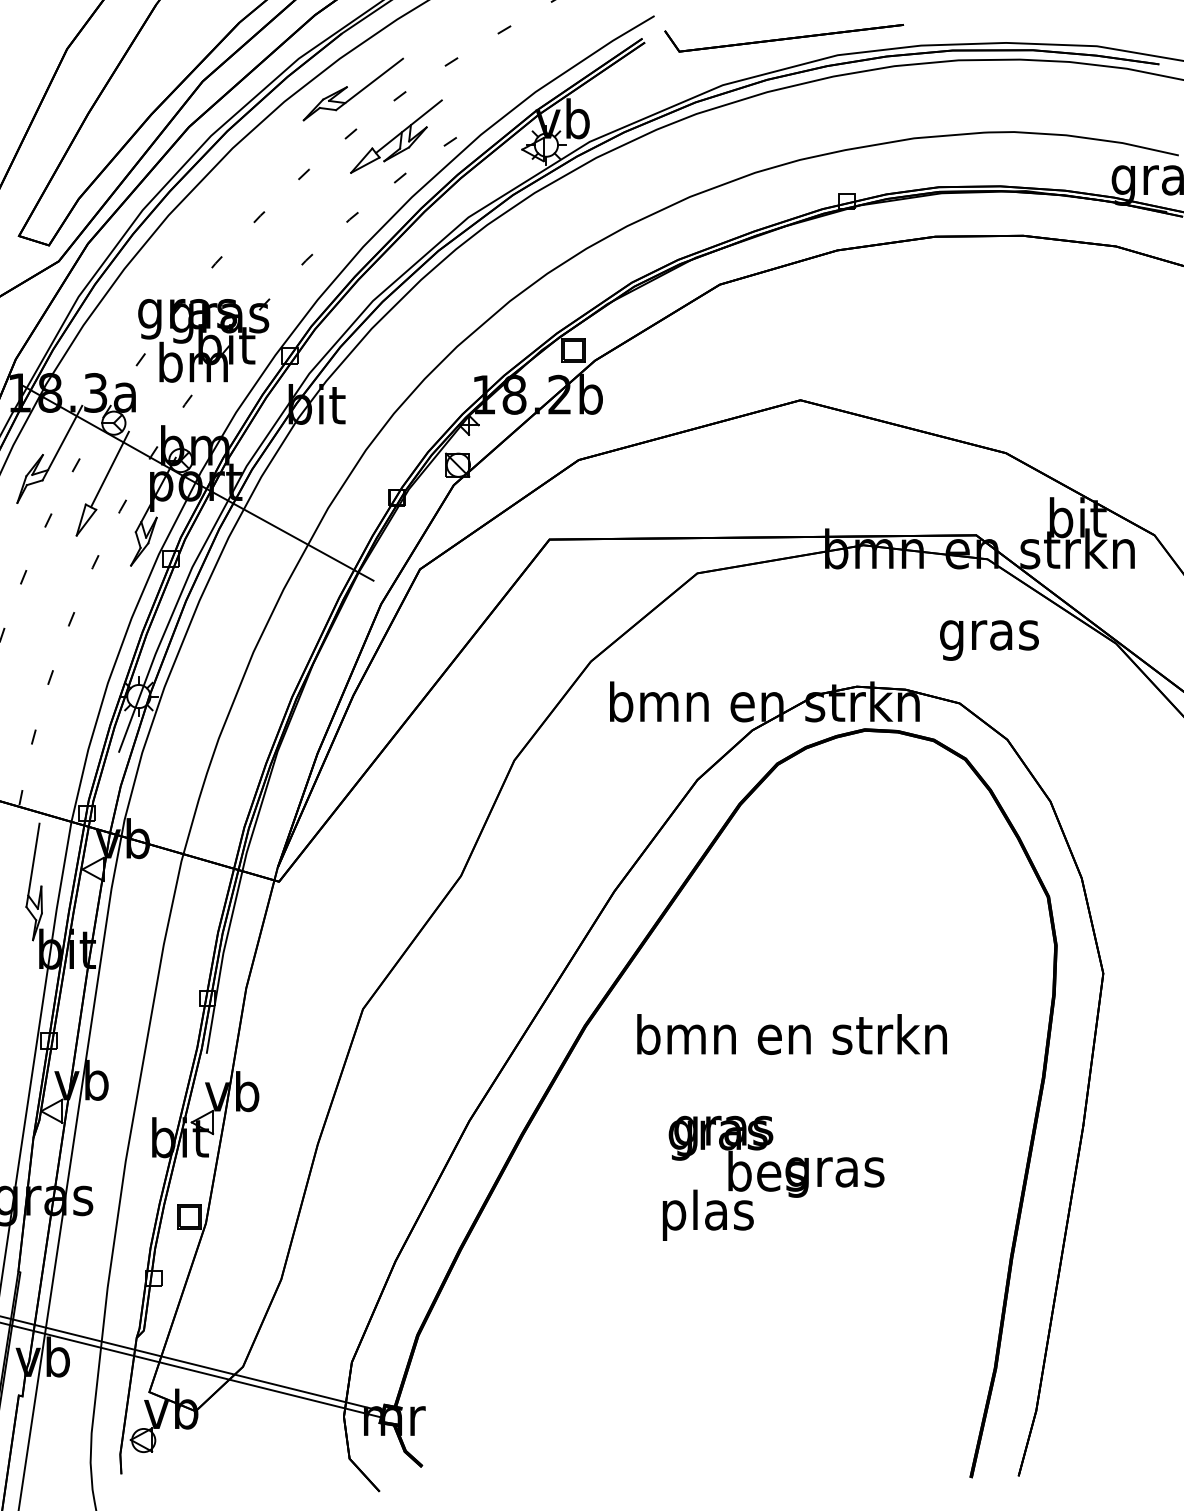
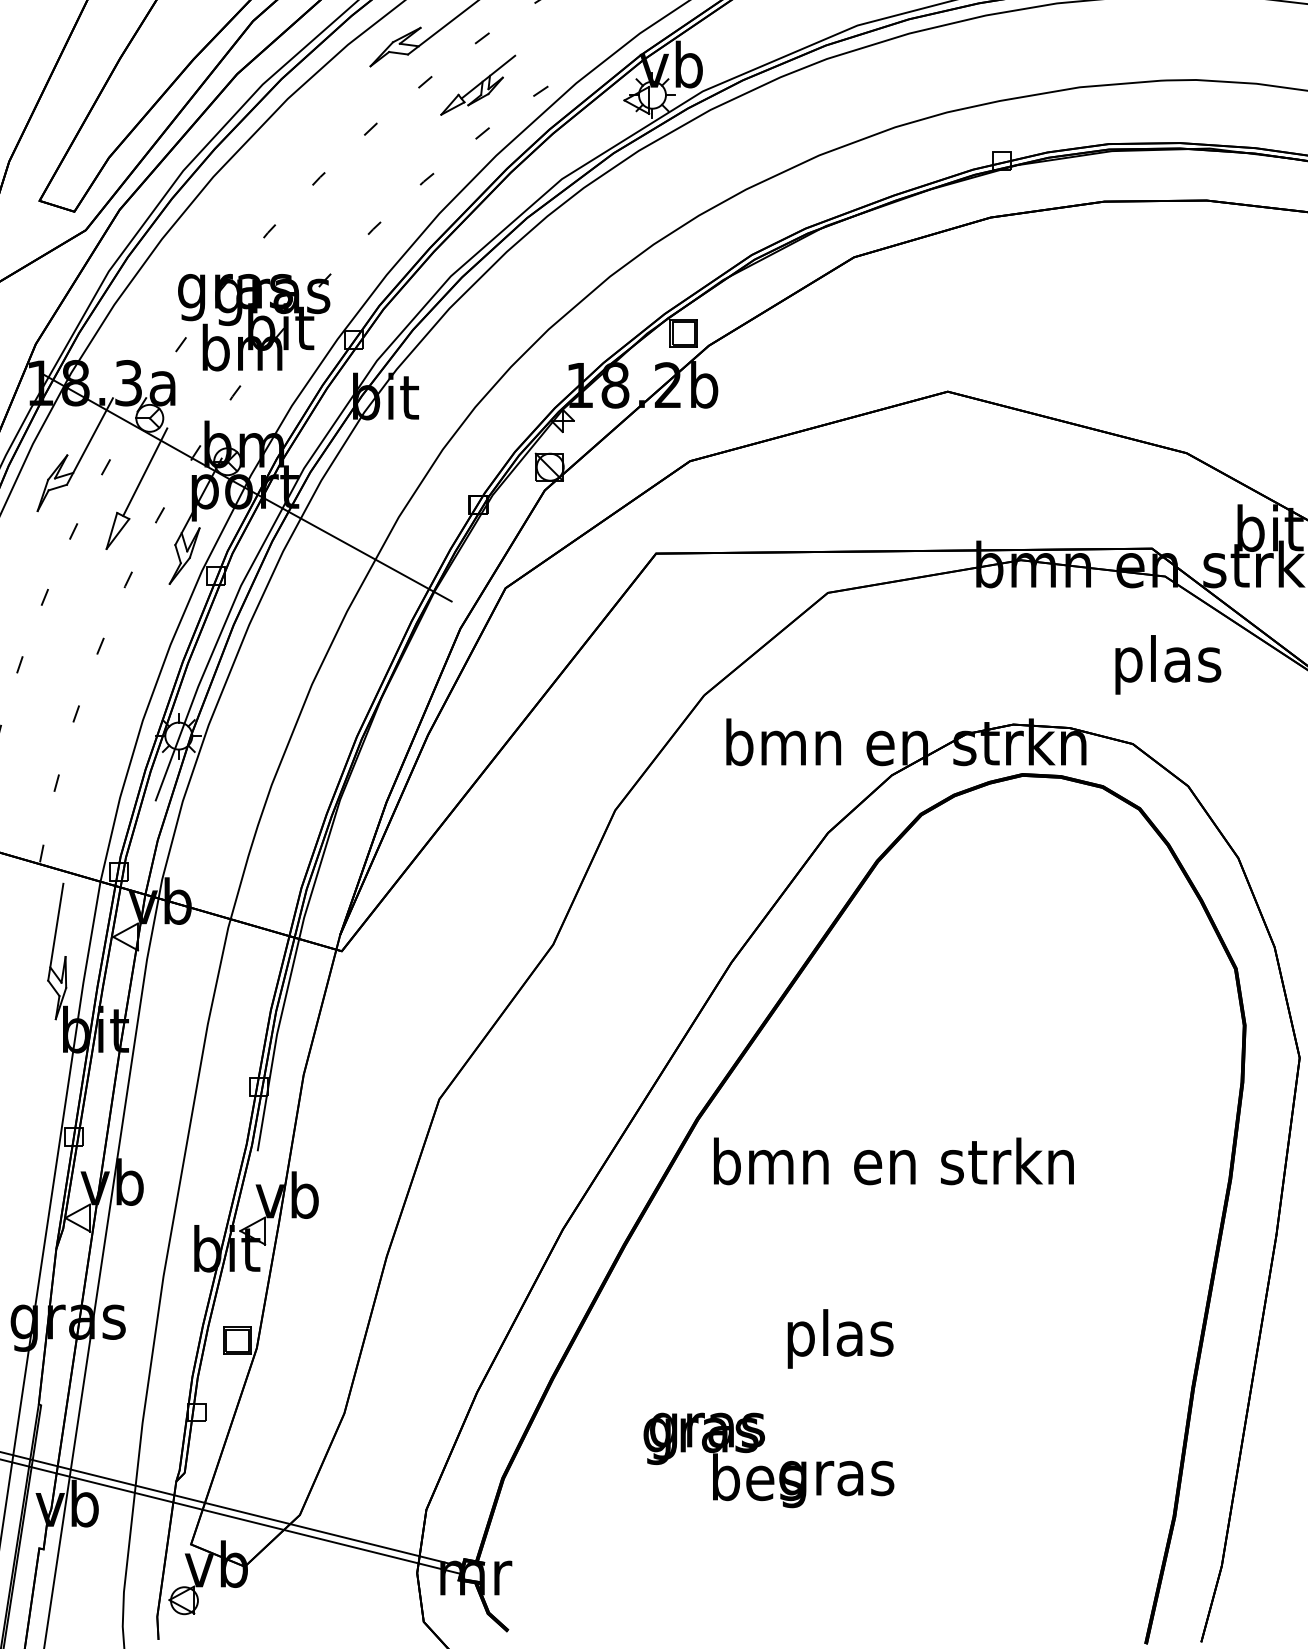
part: (396, 136) -> (478, 85), size x0.7
text: (989, 634) -> (1167, 663), gras -> plas
text: (791, 1034) -> (893, 1161), moved
text: (776, 1156) -> (768, 1460), moved

